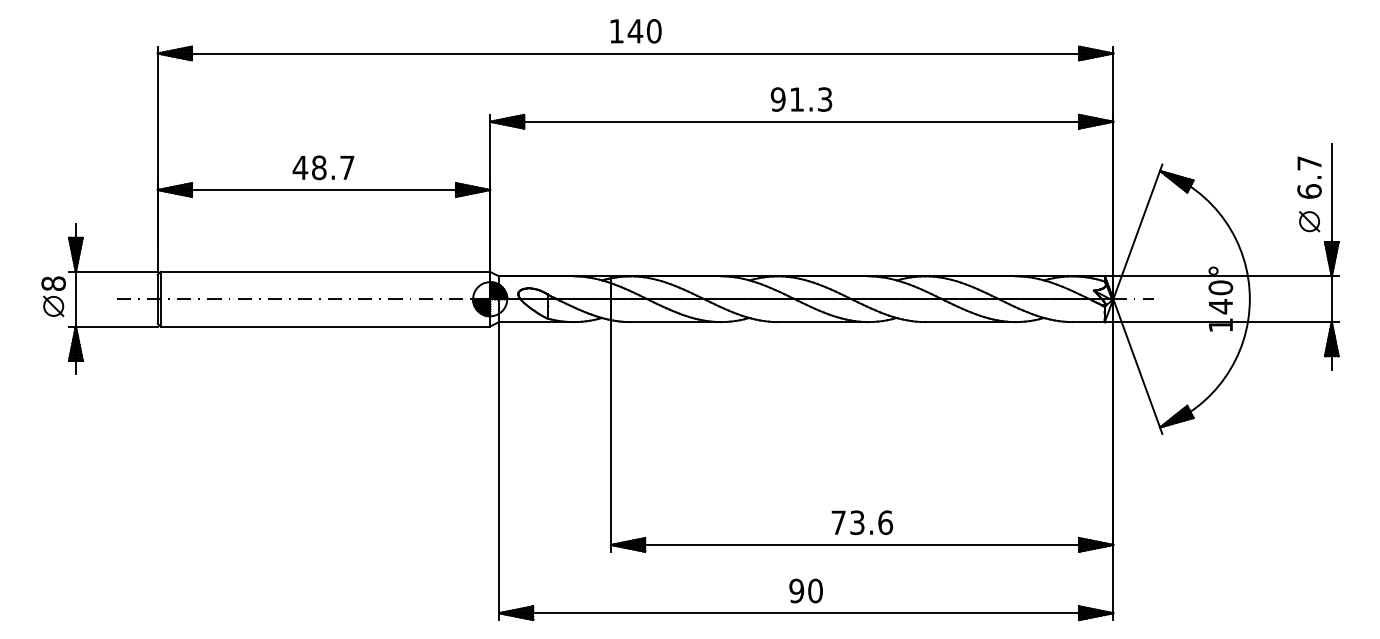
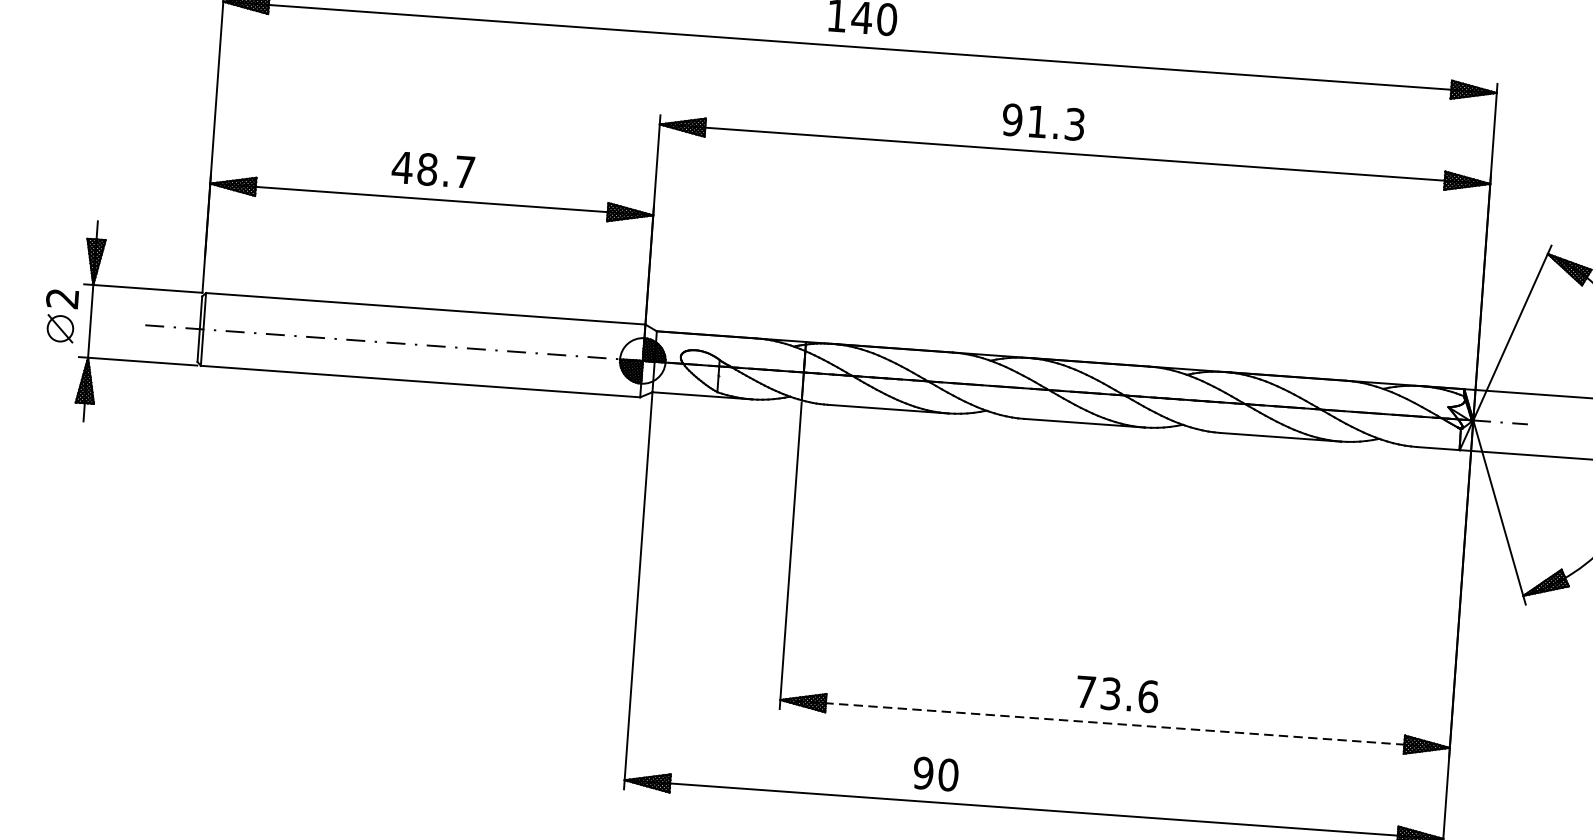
text: (801, 99) -> (1043, 122), moved
text: (53, 283) -> (62, 298), 8 -> 2
line: (862, 544) -> (1115, 723), solid -> dashed
text: (805, 590) -> (935, 773), moved

